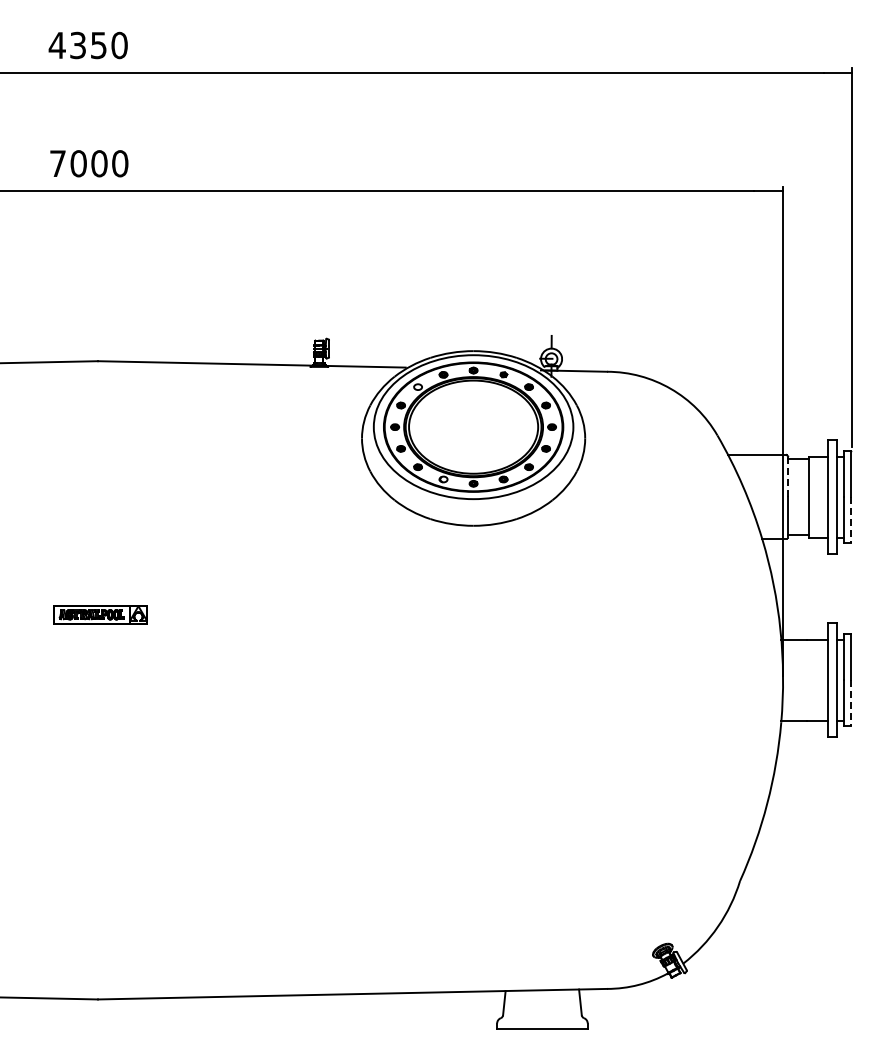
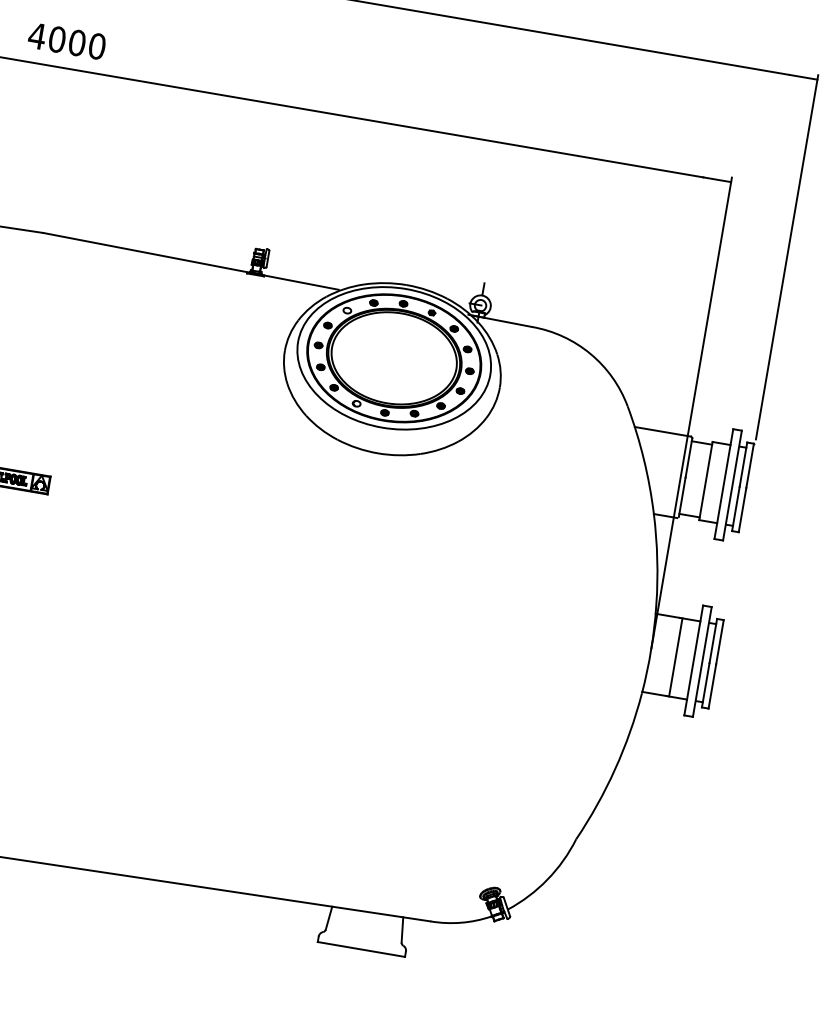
text: (57, 163) -> (36, 35), 7000 -> 4000
line: (788, 476) -> (689, 457), dashed -> solid
line: (851, 520) -> (742, 510), dashed -> solid
line: (809, 679) -> (676, 656), added
line: (851, 703) -> (712, 686), dashed -> solid

